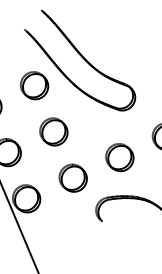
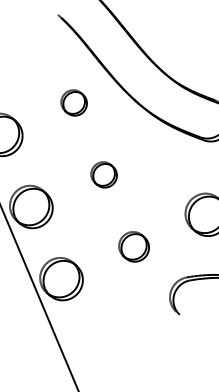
part: (34, 85) -> (73, 102), size x0.6
part: (53, 131) -> (103, 174), size x0.6
part: (72, 177) -> (133, 245), size x0.7

